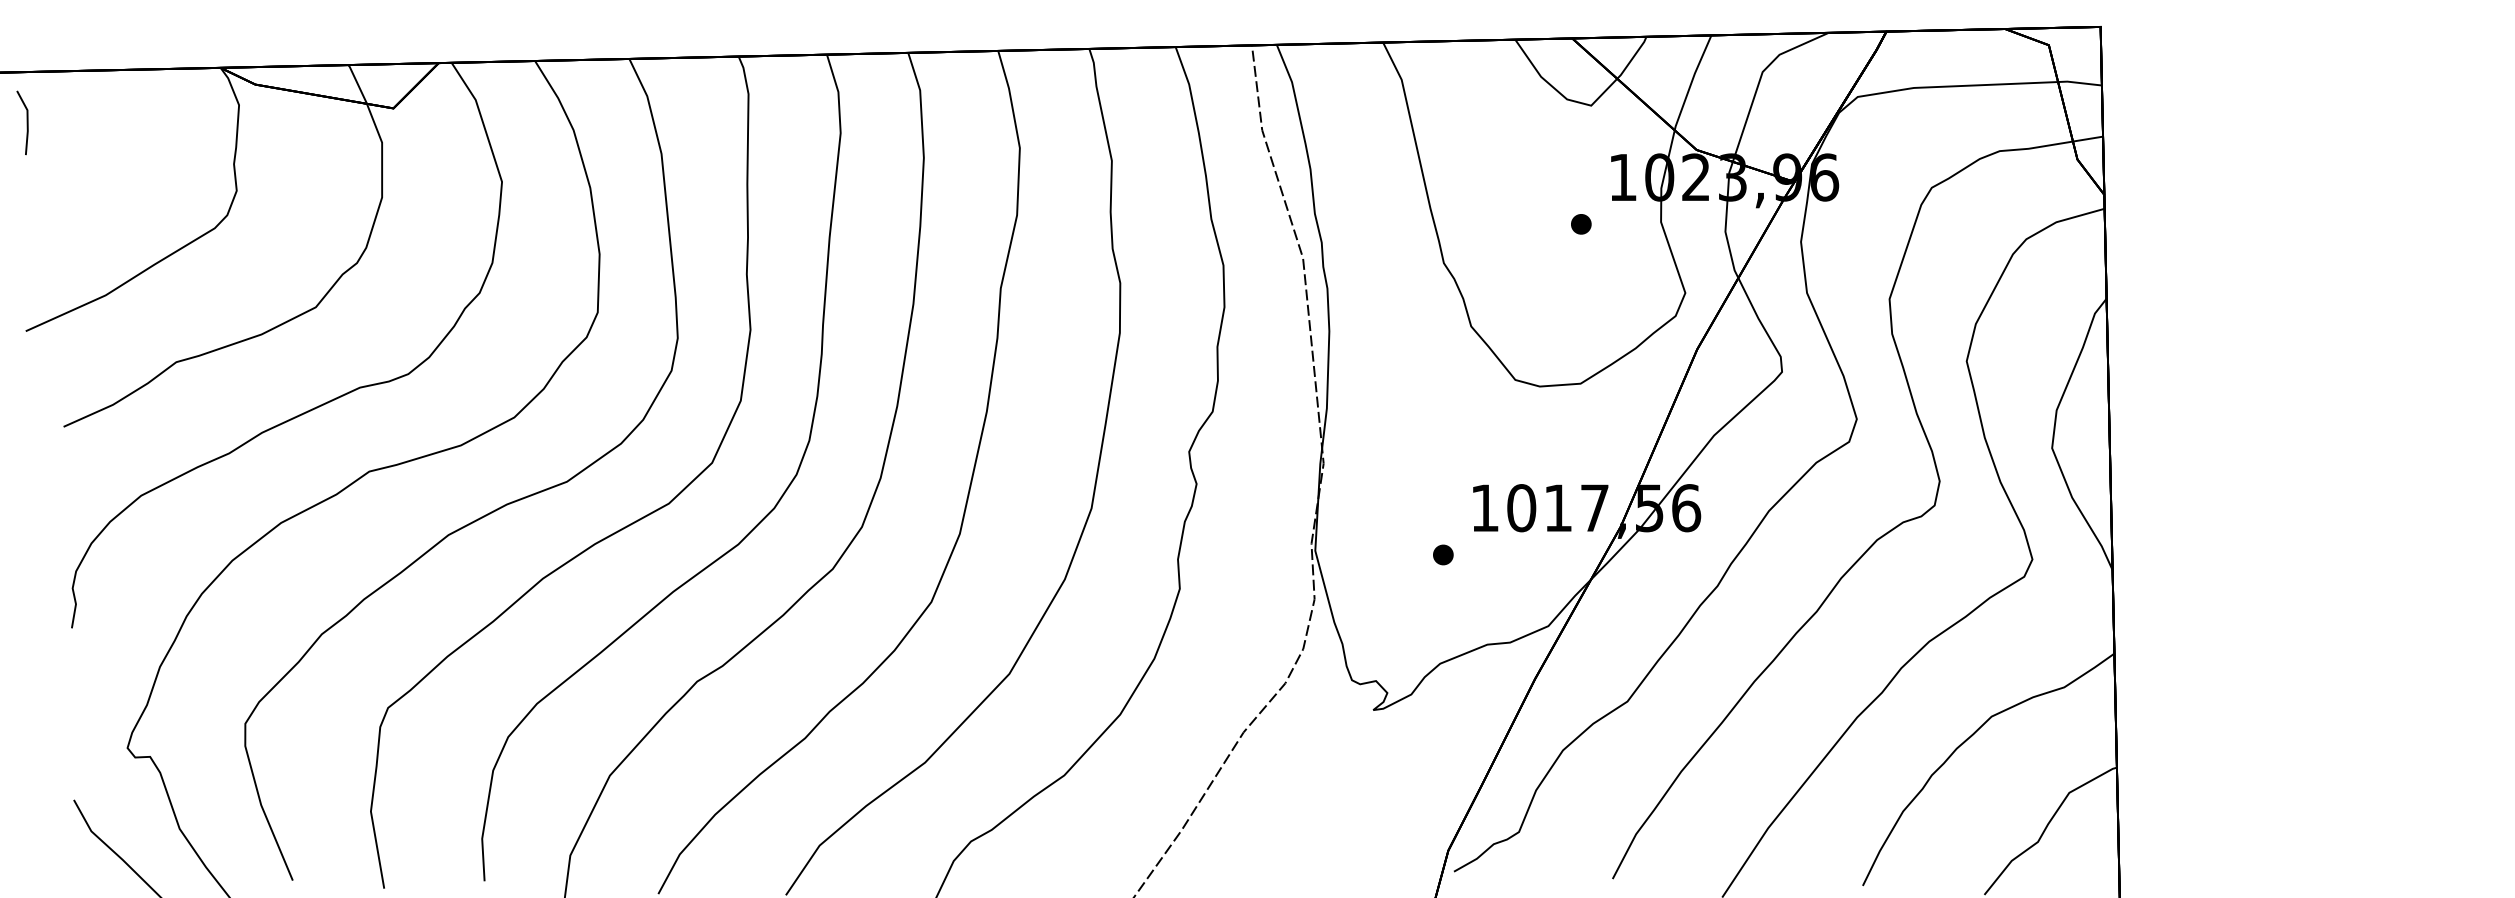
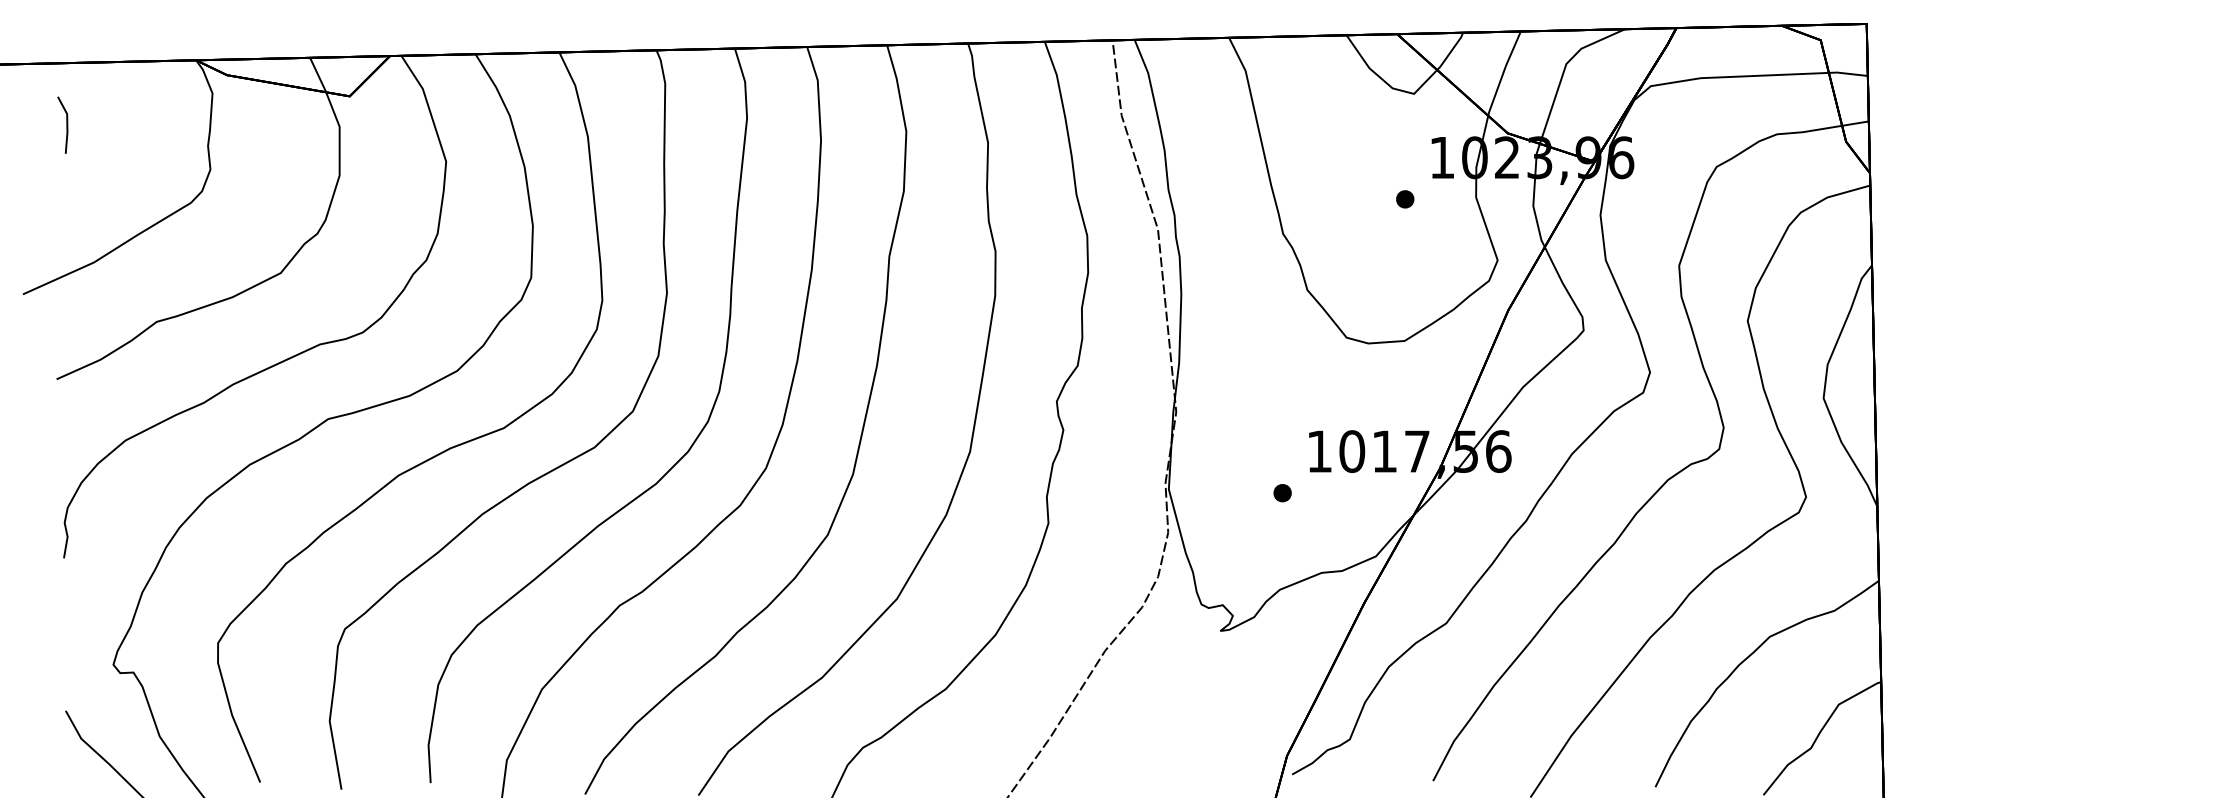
line: (26, 122) -> (66, 124), moved

